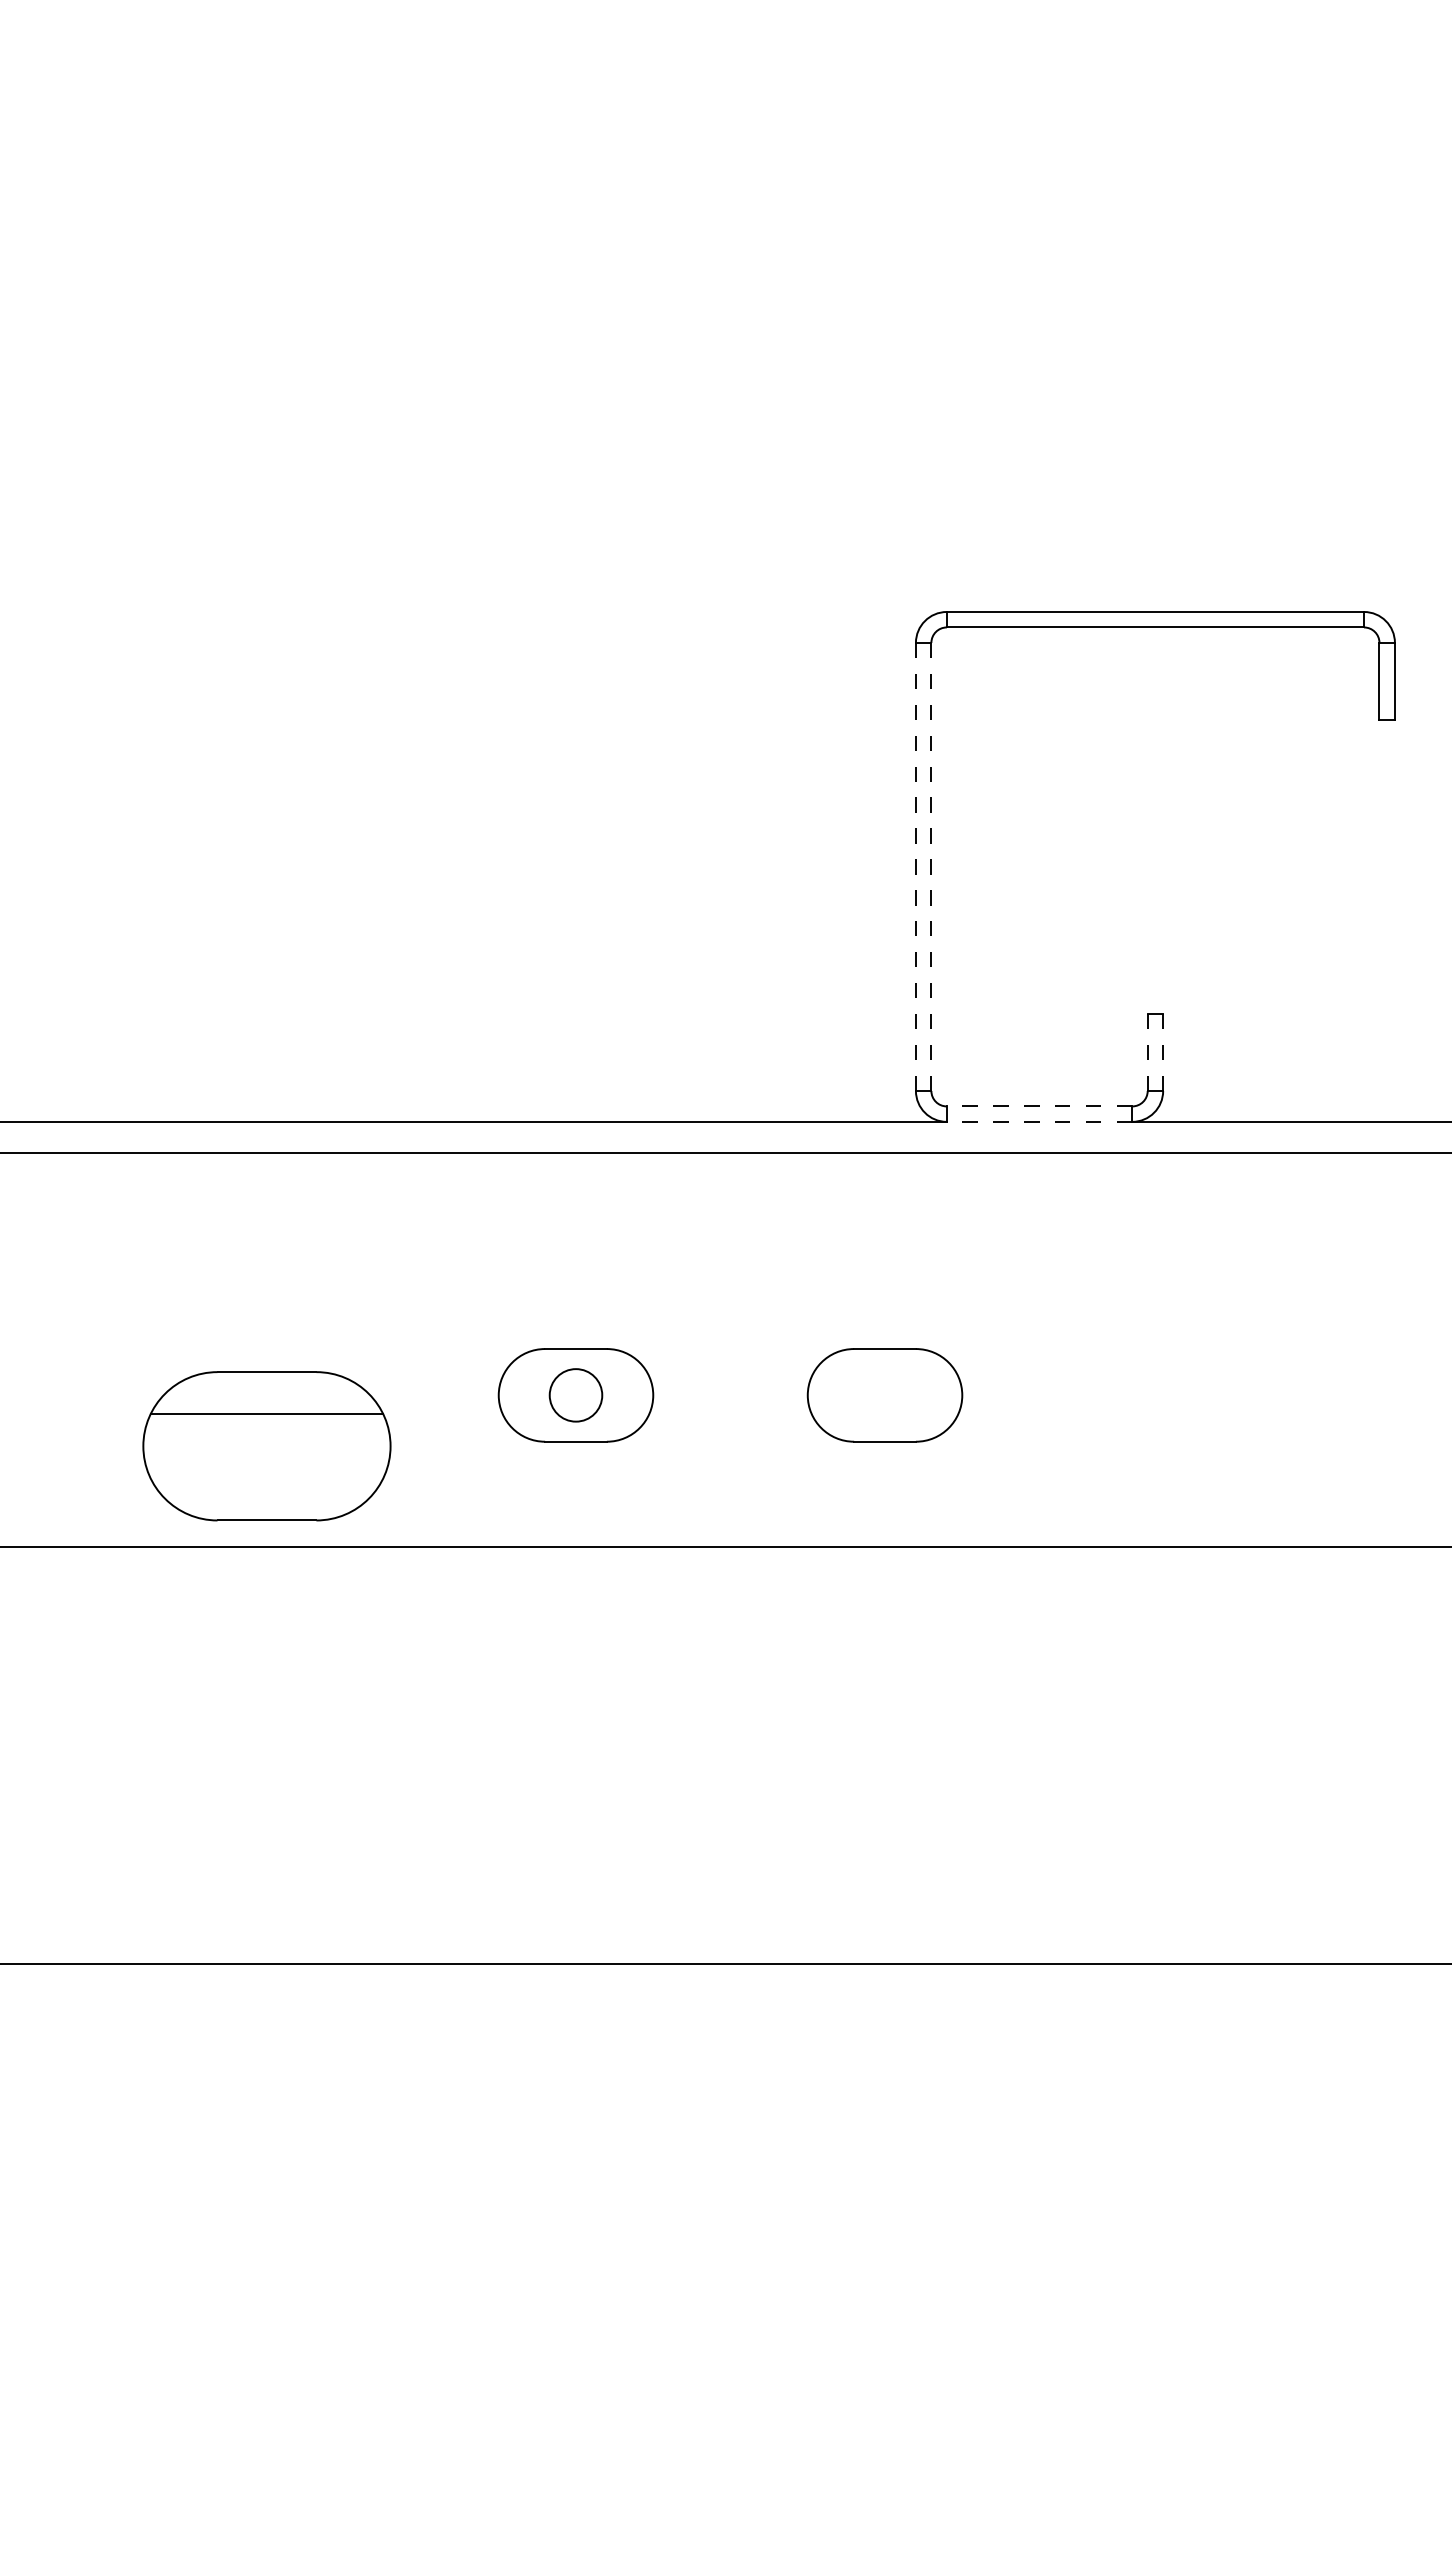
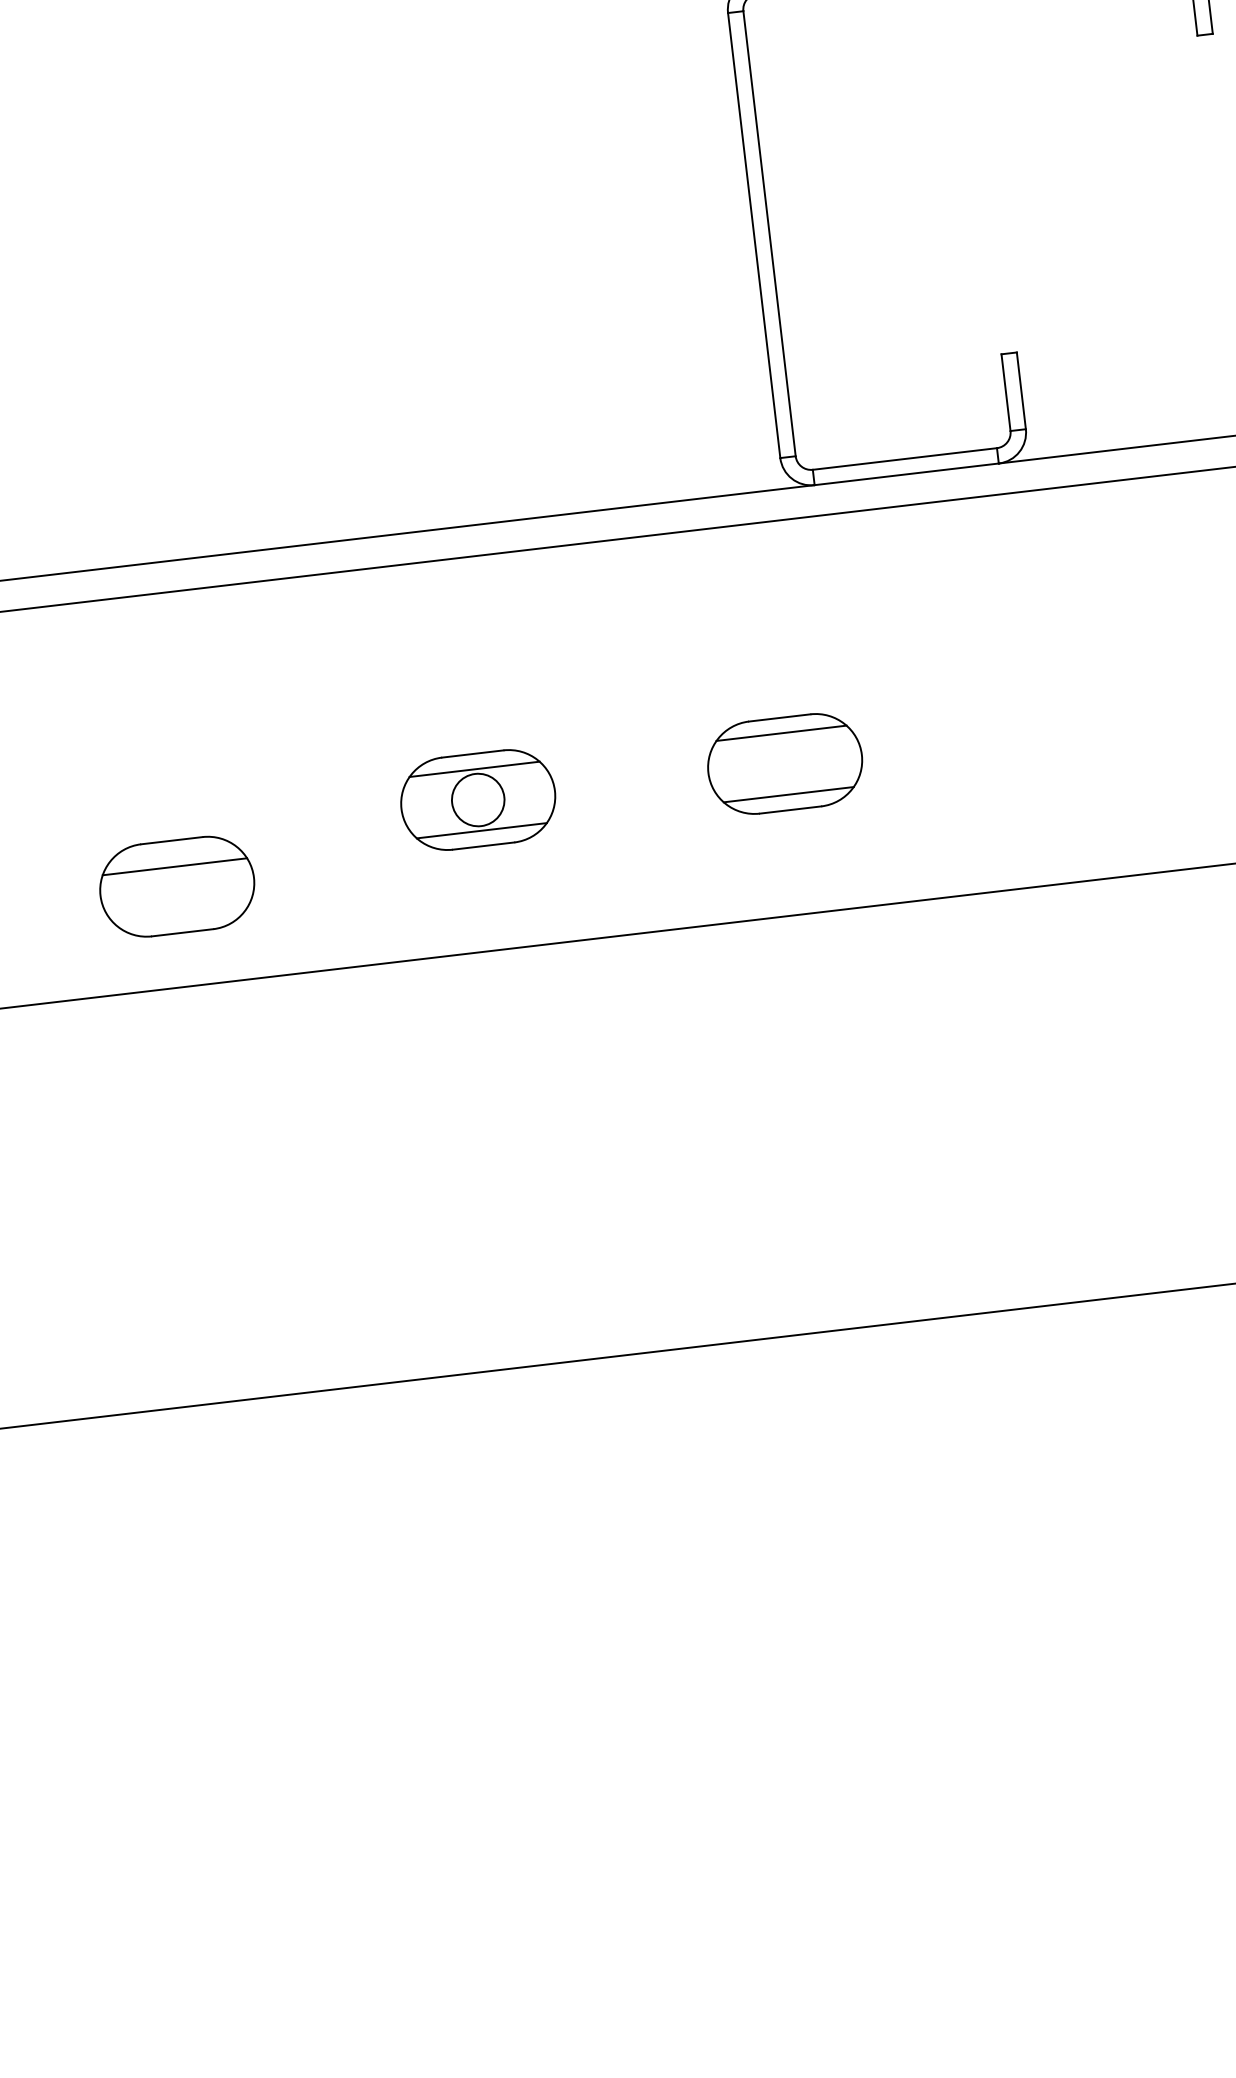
line: (915, 866) -> (753, 235), dashed -> solid
line: (931, 866) -> (769, 233), dashed -> solid
line: (1147, 1052) -> (1005, 392), dashed -> solid
line: (1163, 1052) -> (1021, 390), dashed -> solid
line: (1039, 1106) -> (904, 459), dashed -> solid
line: (1039, 1121) -> (906, 473), dashed -> solid
line: (575, 1364) -> (474, 769), added
line: (884, 1364) -> (781, 733), added
line: (575, 1426) -> (481, 831), added
line: (884, 1426) -> (788, 794), added
part: (266, 1446) -> (176, 886), size x0.62

